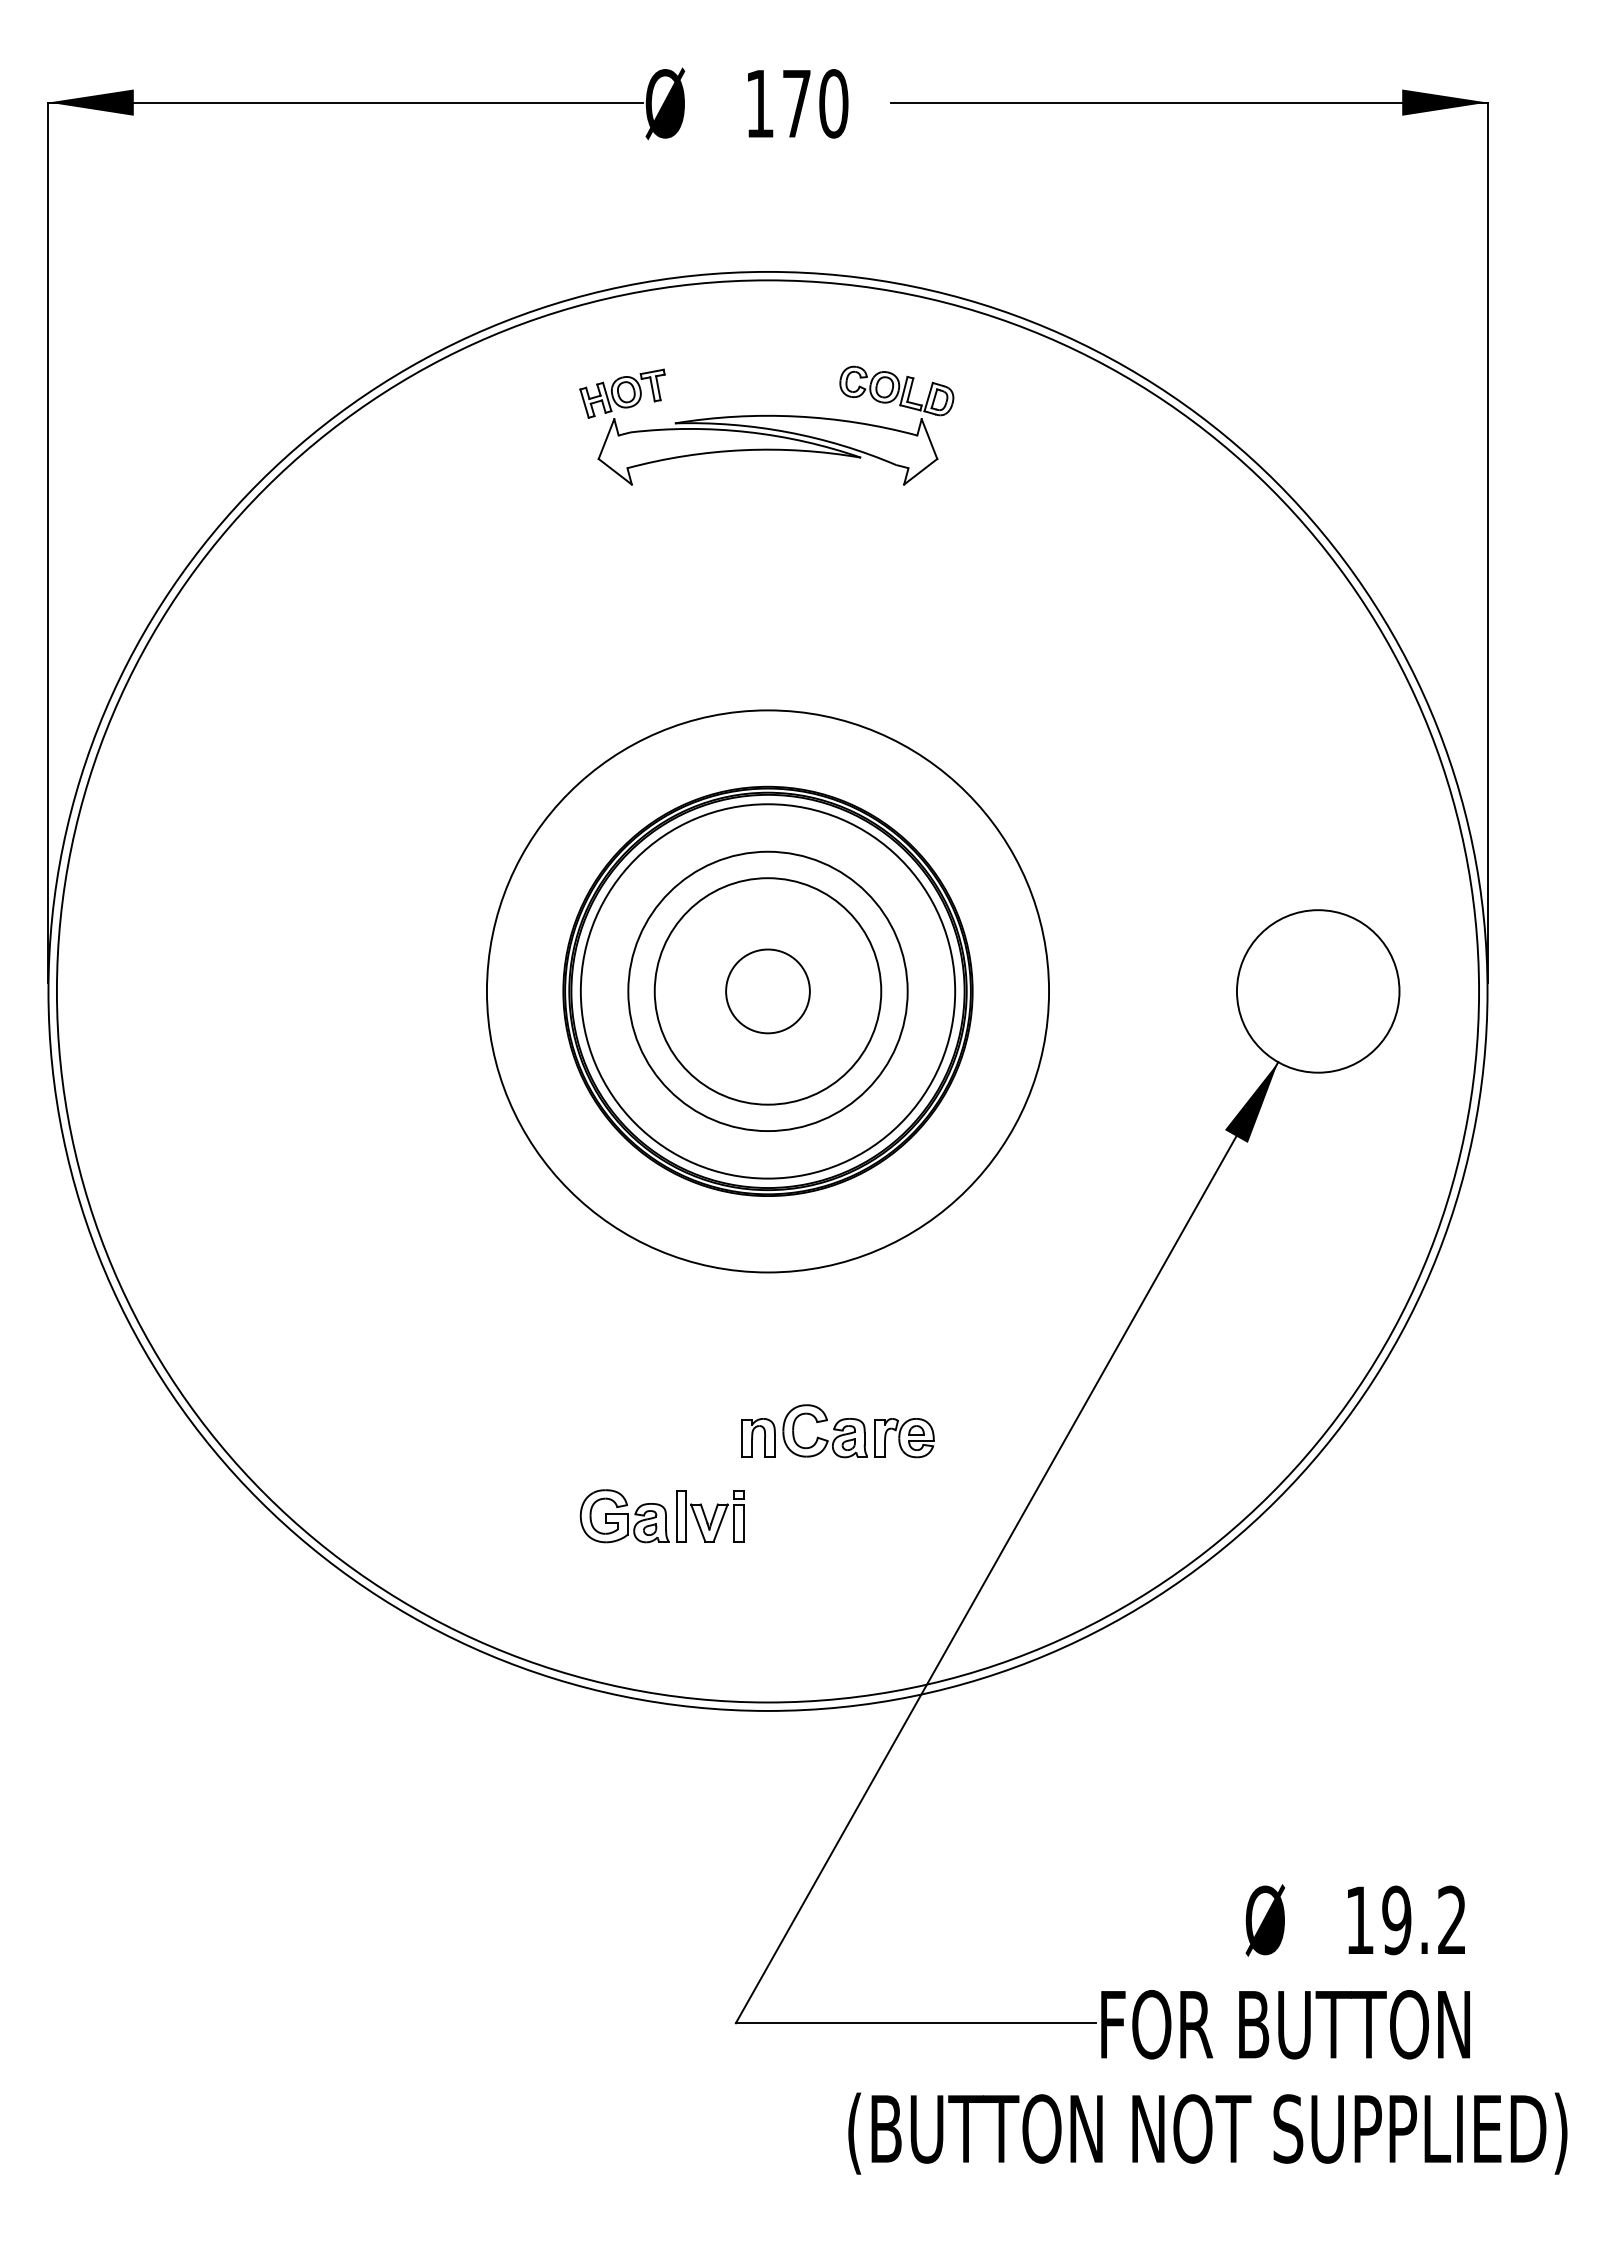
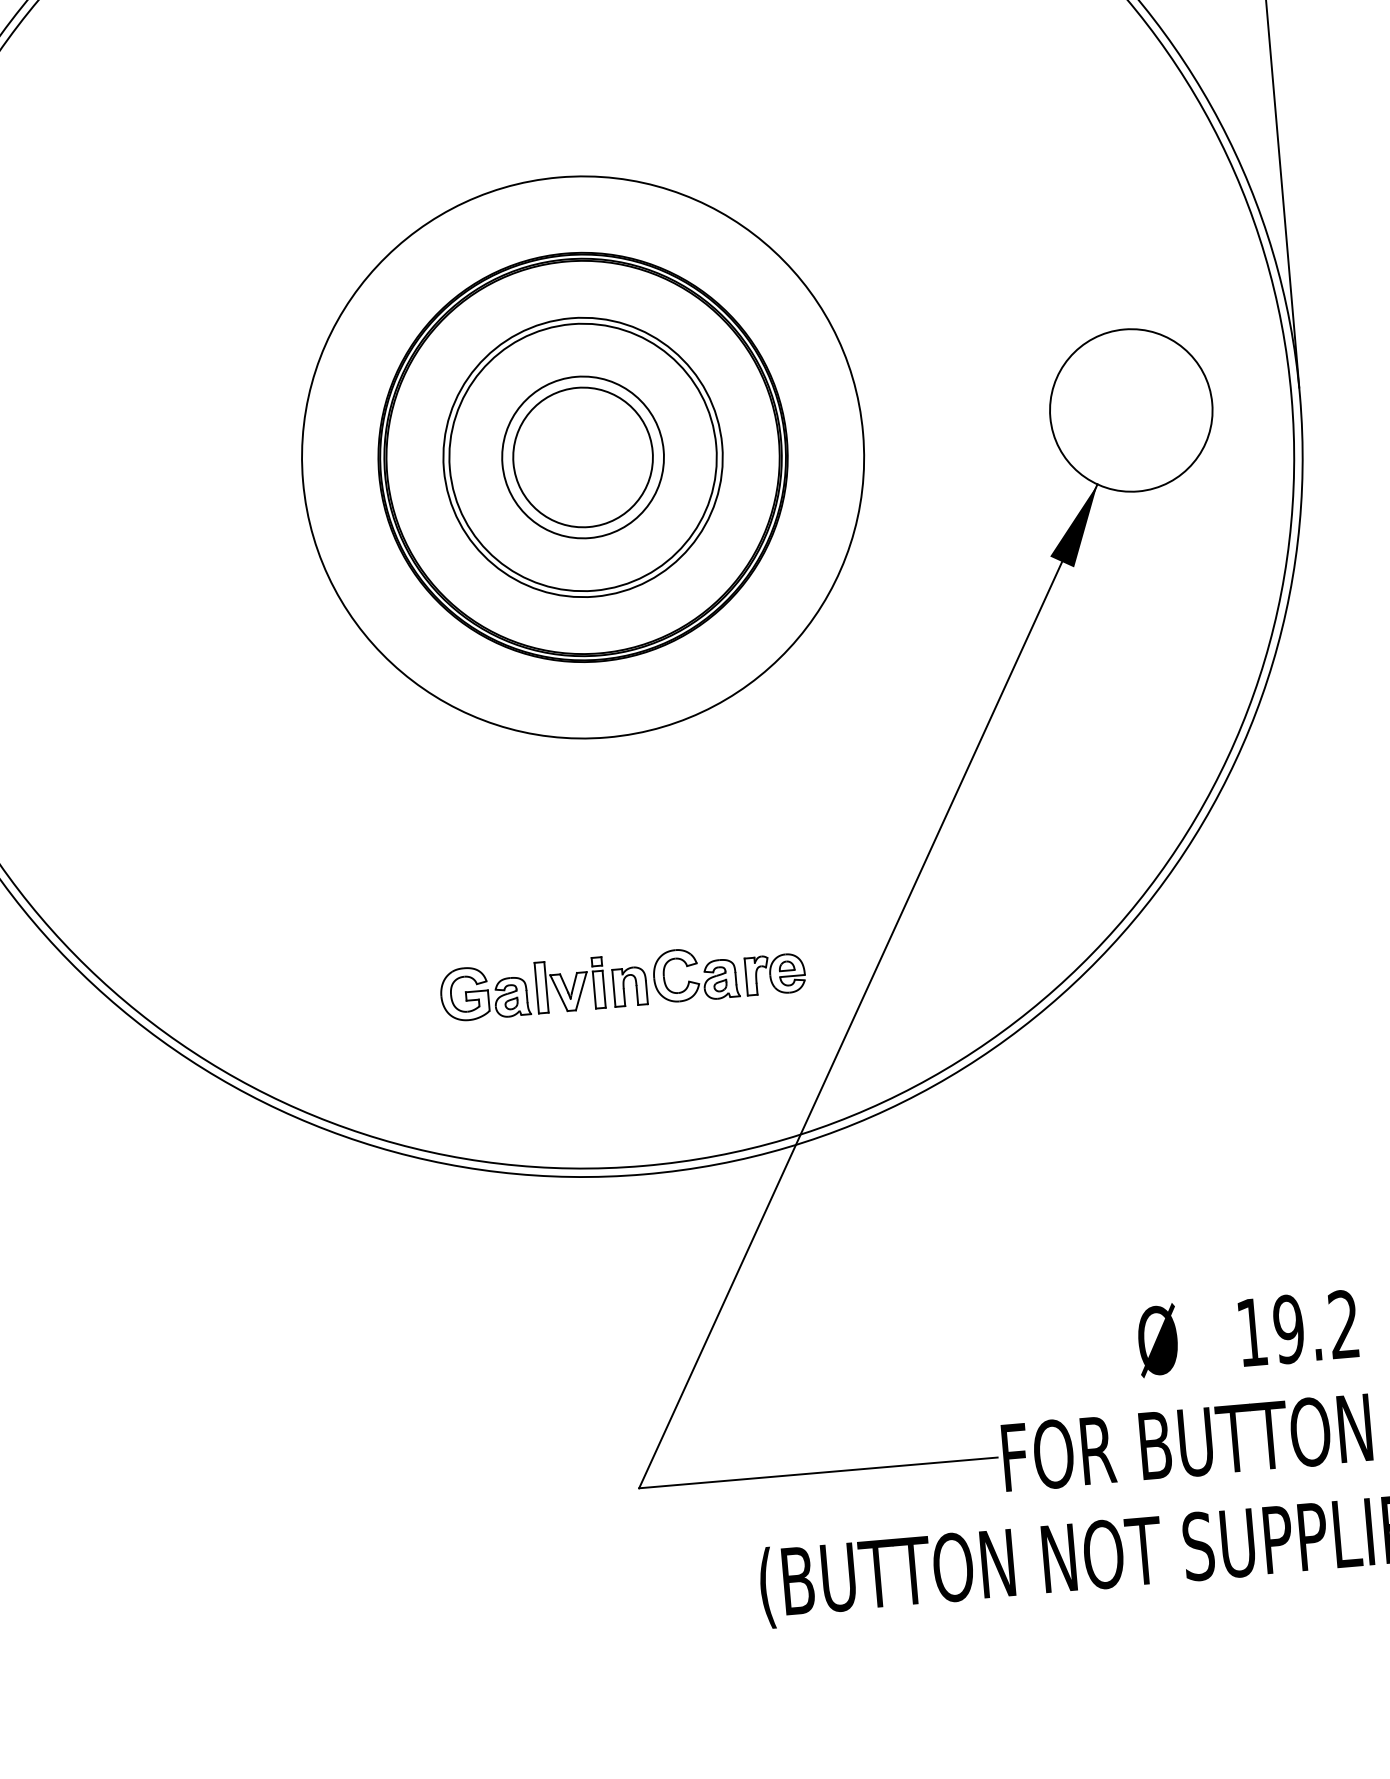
circle: (767, 991) -> (582, 457), size x0.71
circle: (767, 991) -> (582, 457), size x0.71
circle: (767, 991) -> (582, 457), size x1.67
part: (837, 1431) -> (708, 973), moved

